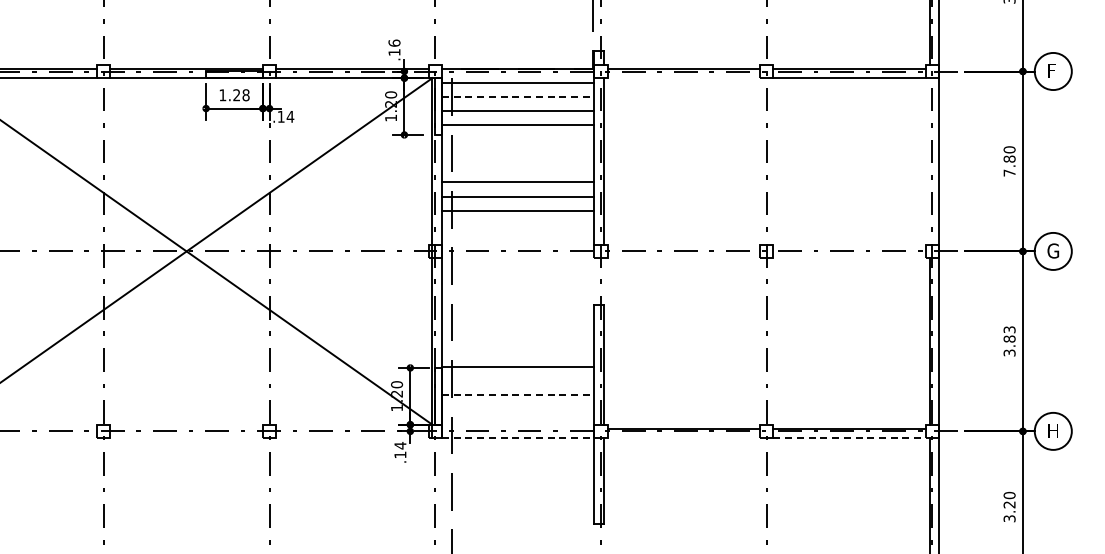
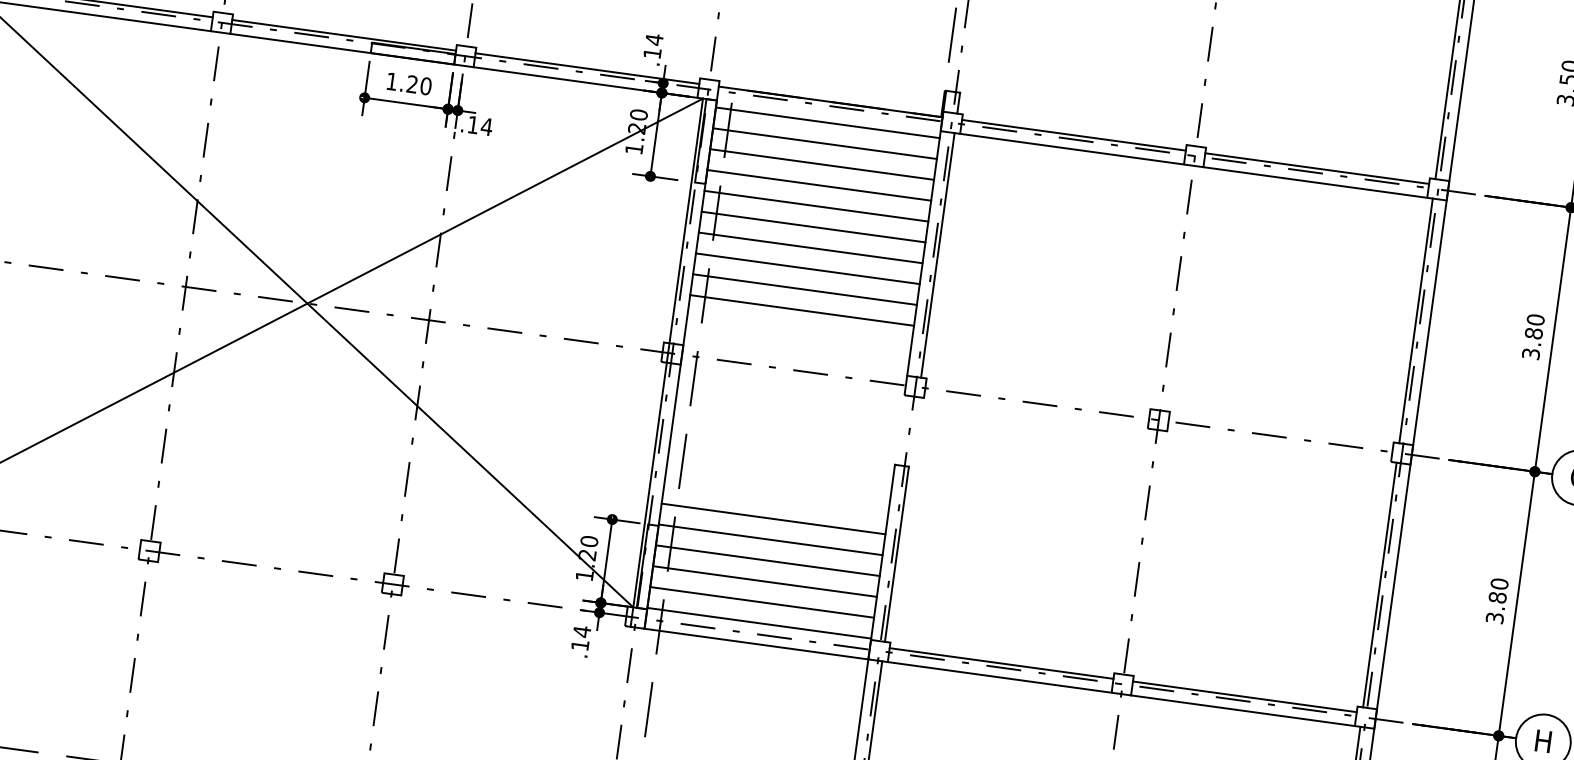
text: (394, 43) -> (654, 40), .16 -> .14
line: (683, 78) -> (1071, 149), added
text: (245, 94) -> (425, 85), 1.28 -> 1.20
line: (518, 97) -> (825, 144), dashed -> solid
line: (517, 139) -> (815, 205), added
line: (517, 153) -> (812, 226), added
line: (929, 161) -> (1415, 320), added
line: (517, 168) -> (809, 248), added
text: (1009, 172) -> (1531, 353), 7.80 -> 3.80
text: (1009, 329) -> (1499, 583), 3.83 -> 3.80
line: (517, 352) -> (772, 518), added
line: (517, 381) -> (766, 561), added
line: (518, 395) -> (765, 581), dashed -> solid
line: (517, 409) -> (761, 602), added
line: (517, 423) -> (758, 622), added
line: (518, 438) -> (756, 644), dashed -> solid
line: (683, 438) -> (999, 678), added
line: (850, 438) -> (1244, 711), dashed -> solid

